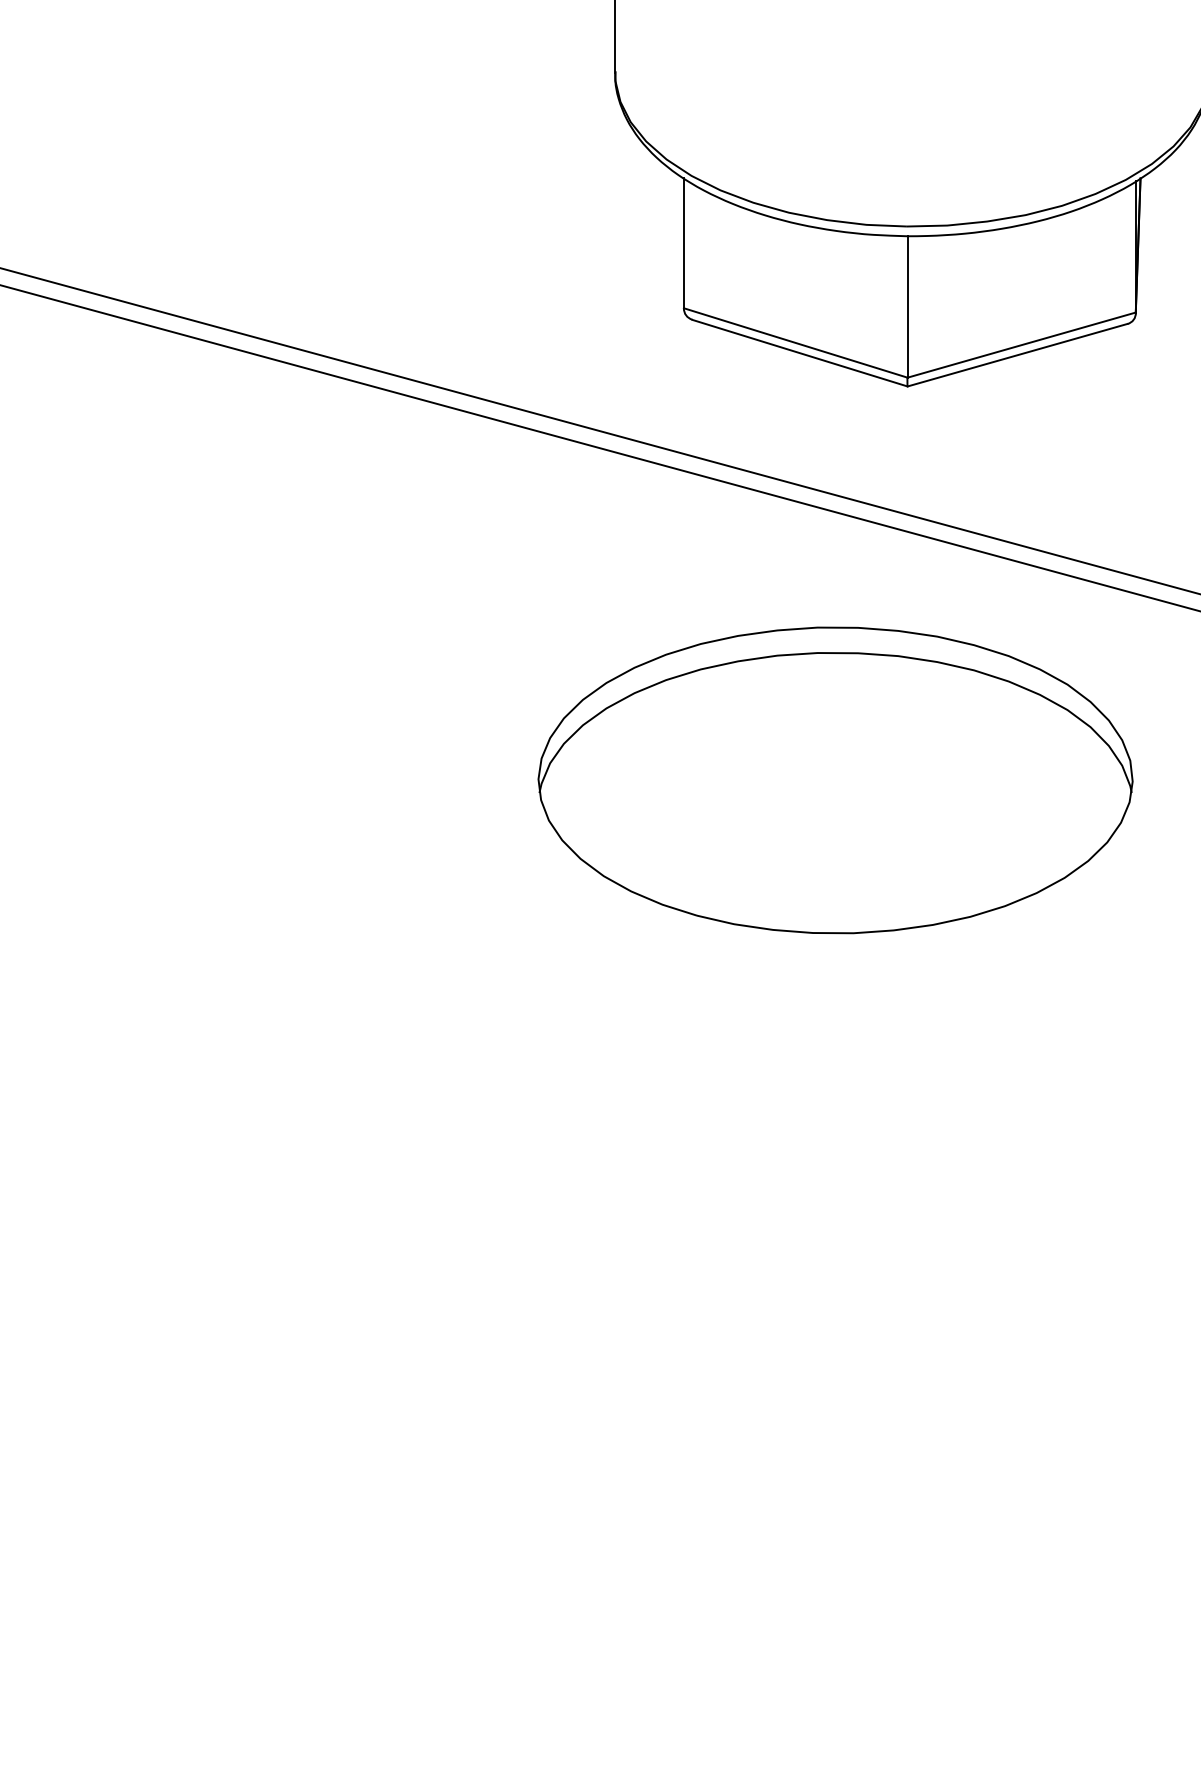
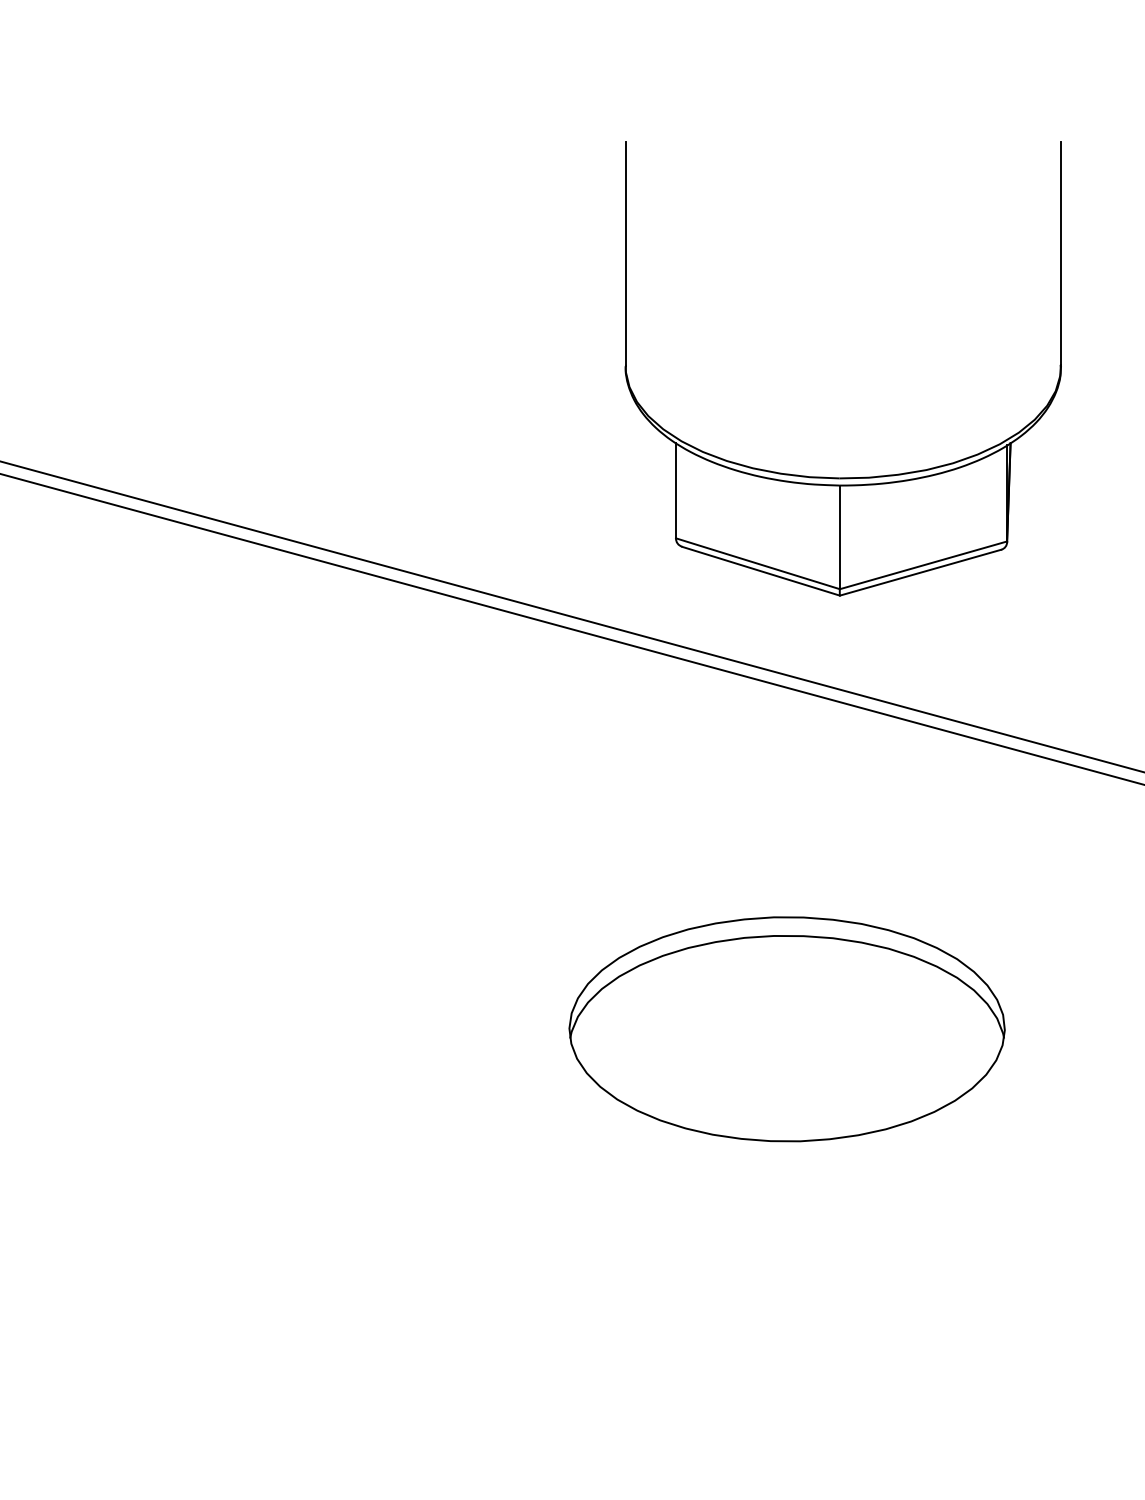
part: (834, 780) -> (786, 1029), moved

